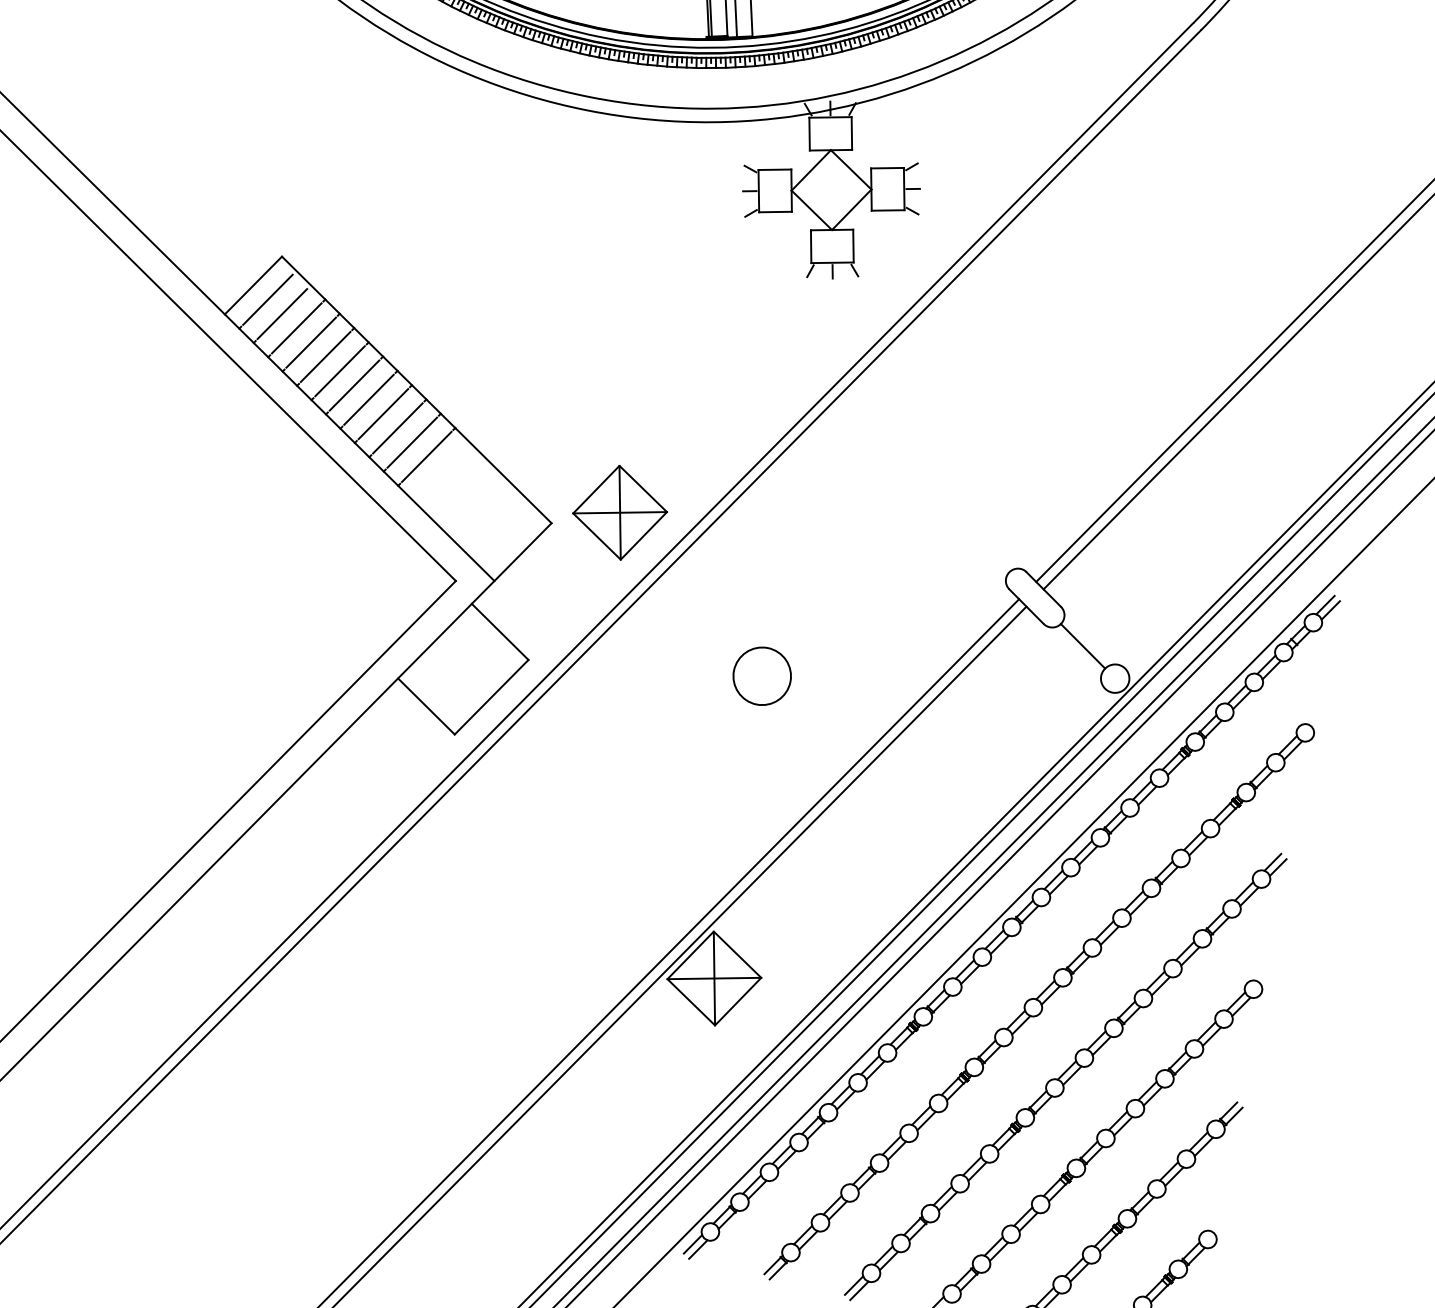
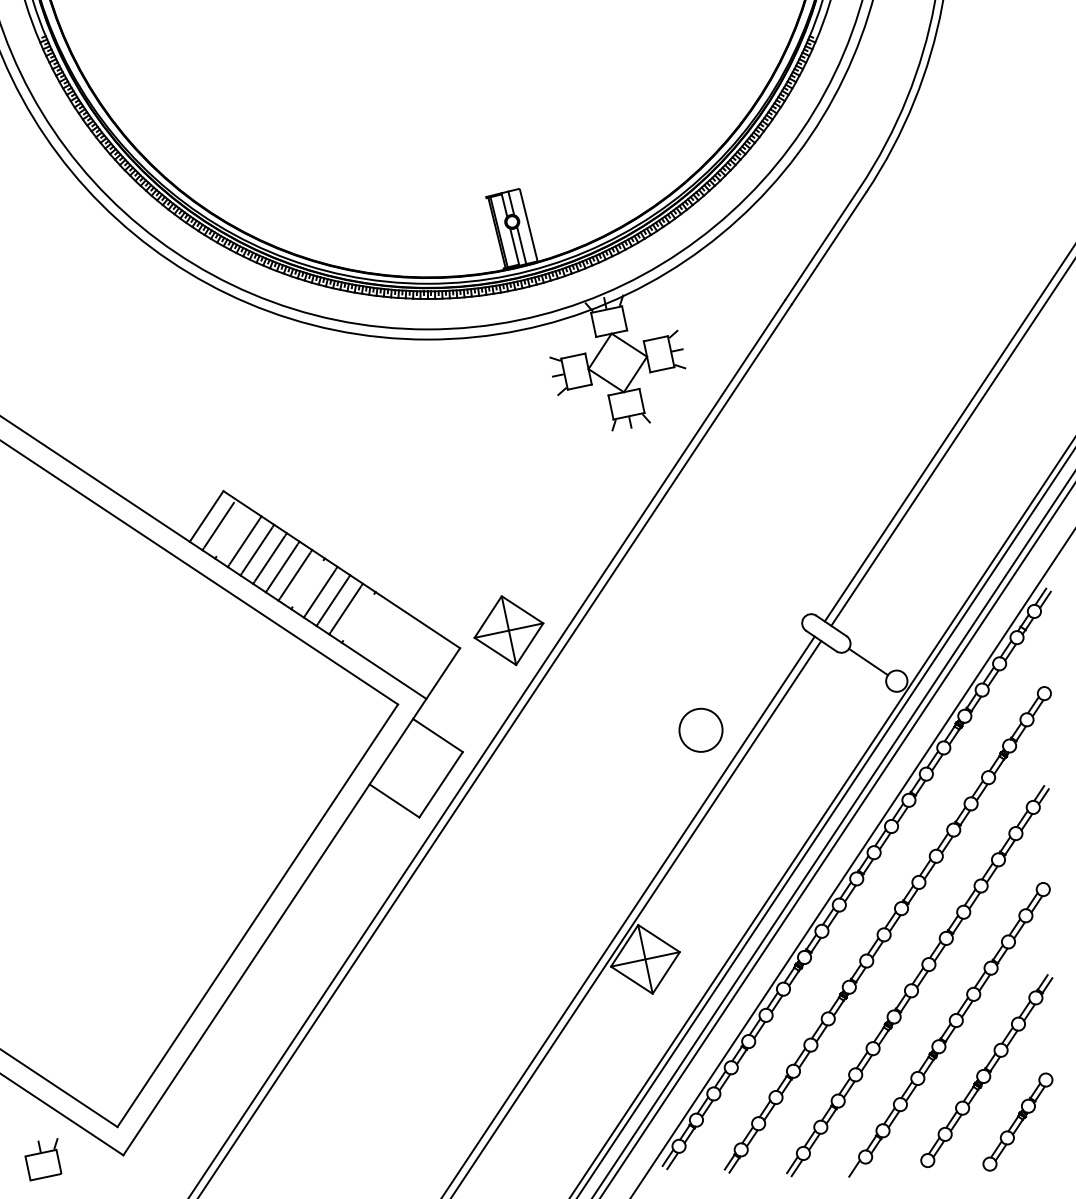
line: (281, 314) -> (231, 533), removed
line: (368, 399) -> (307, 583), removed
line: (426, 456) -> (358, 617), removed
circle: (761, 675) -> (700, 729), moved

